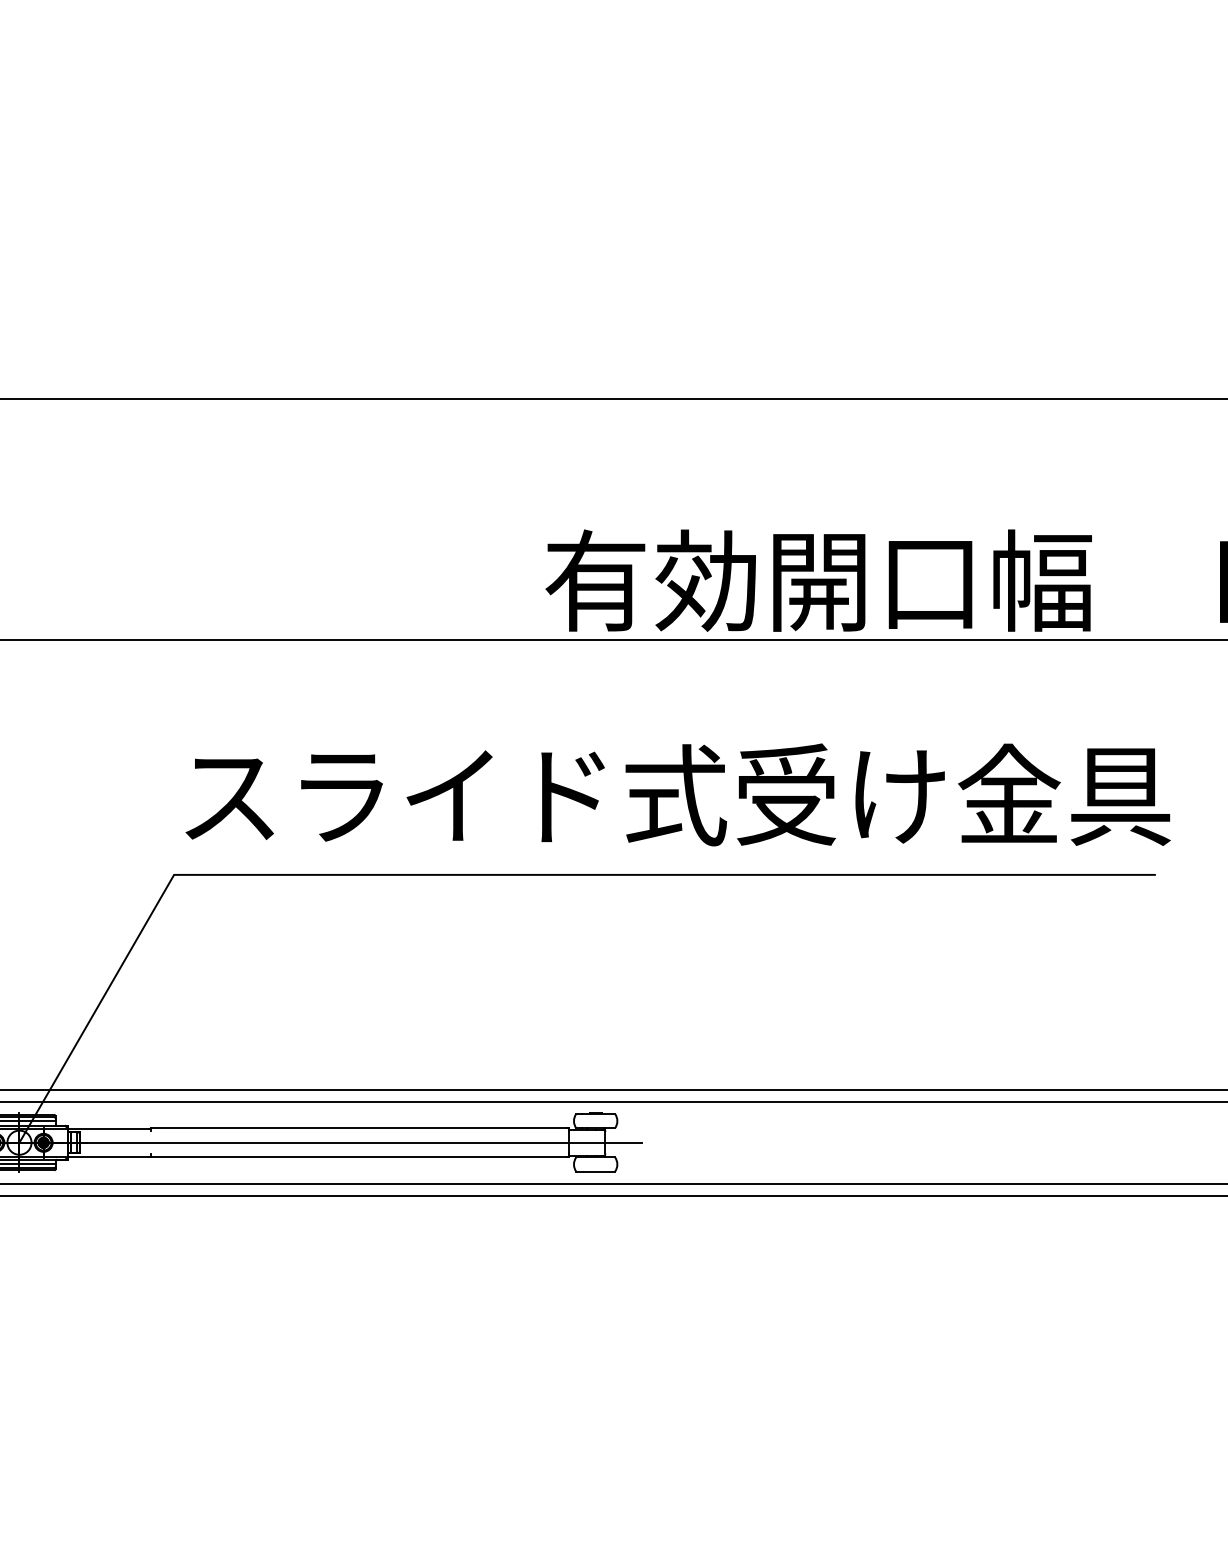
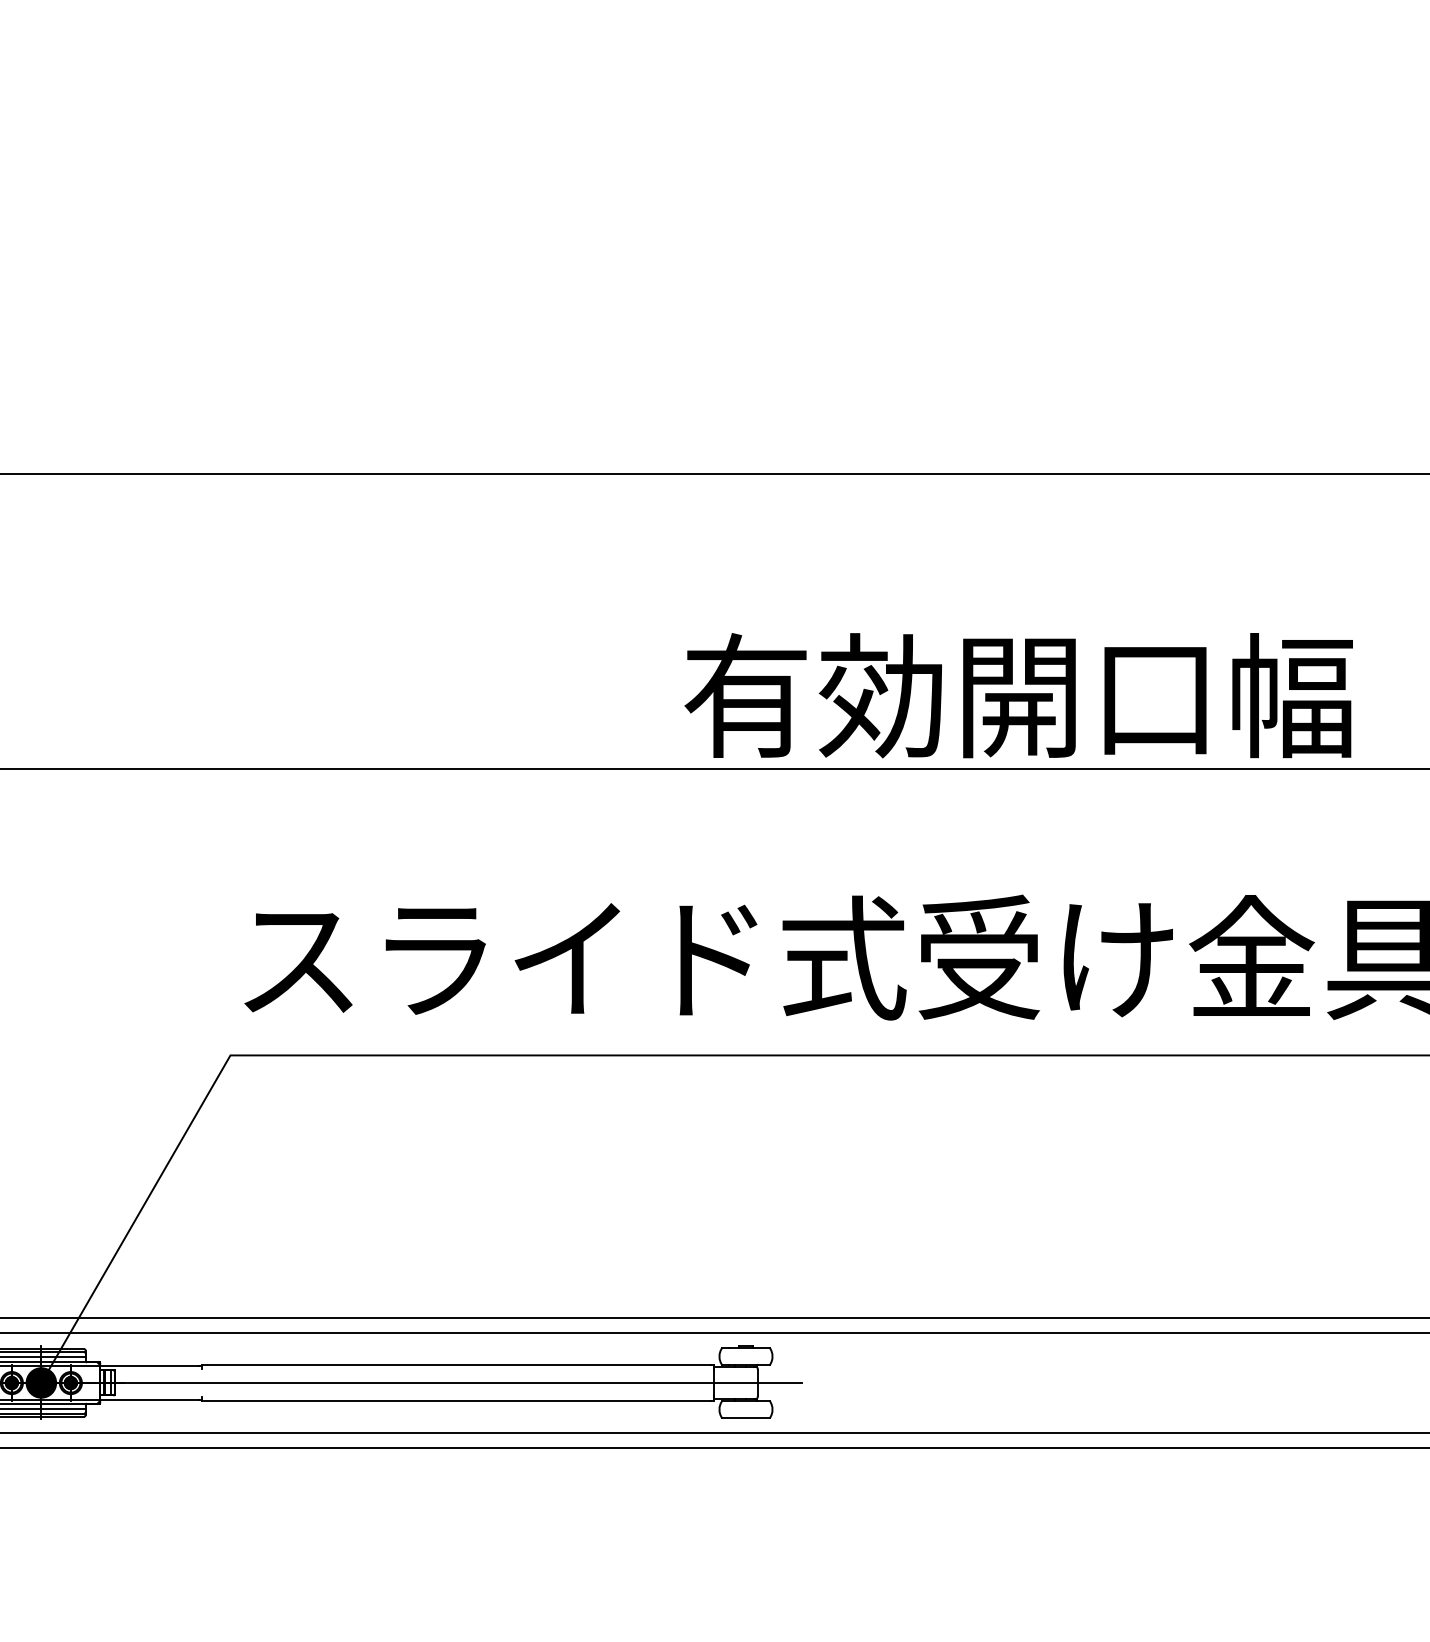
fill: (19, 1142) -> (41, 1382), added

